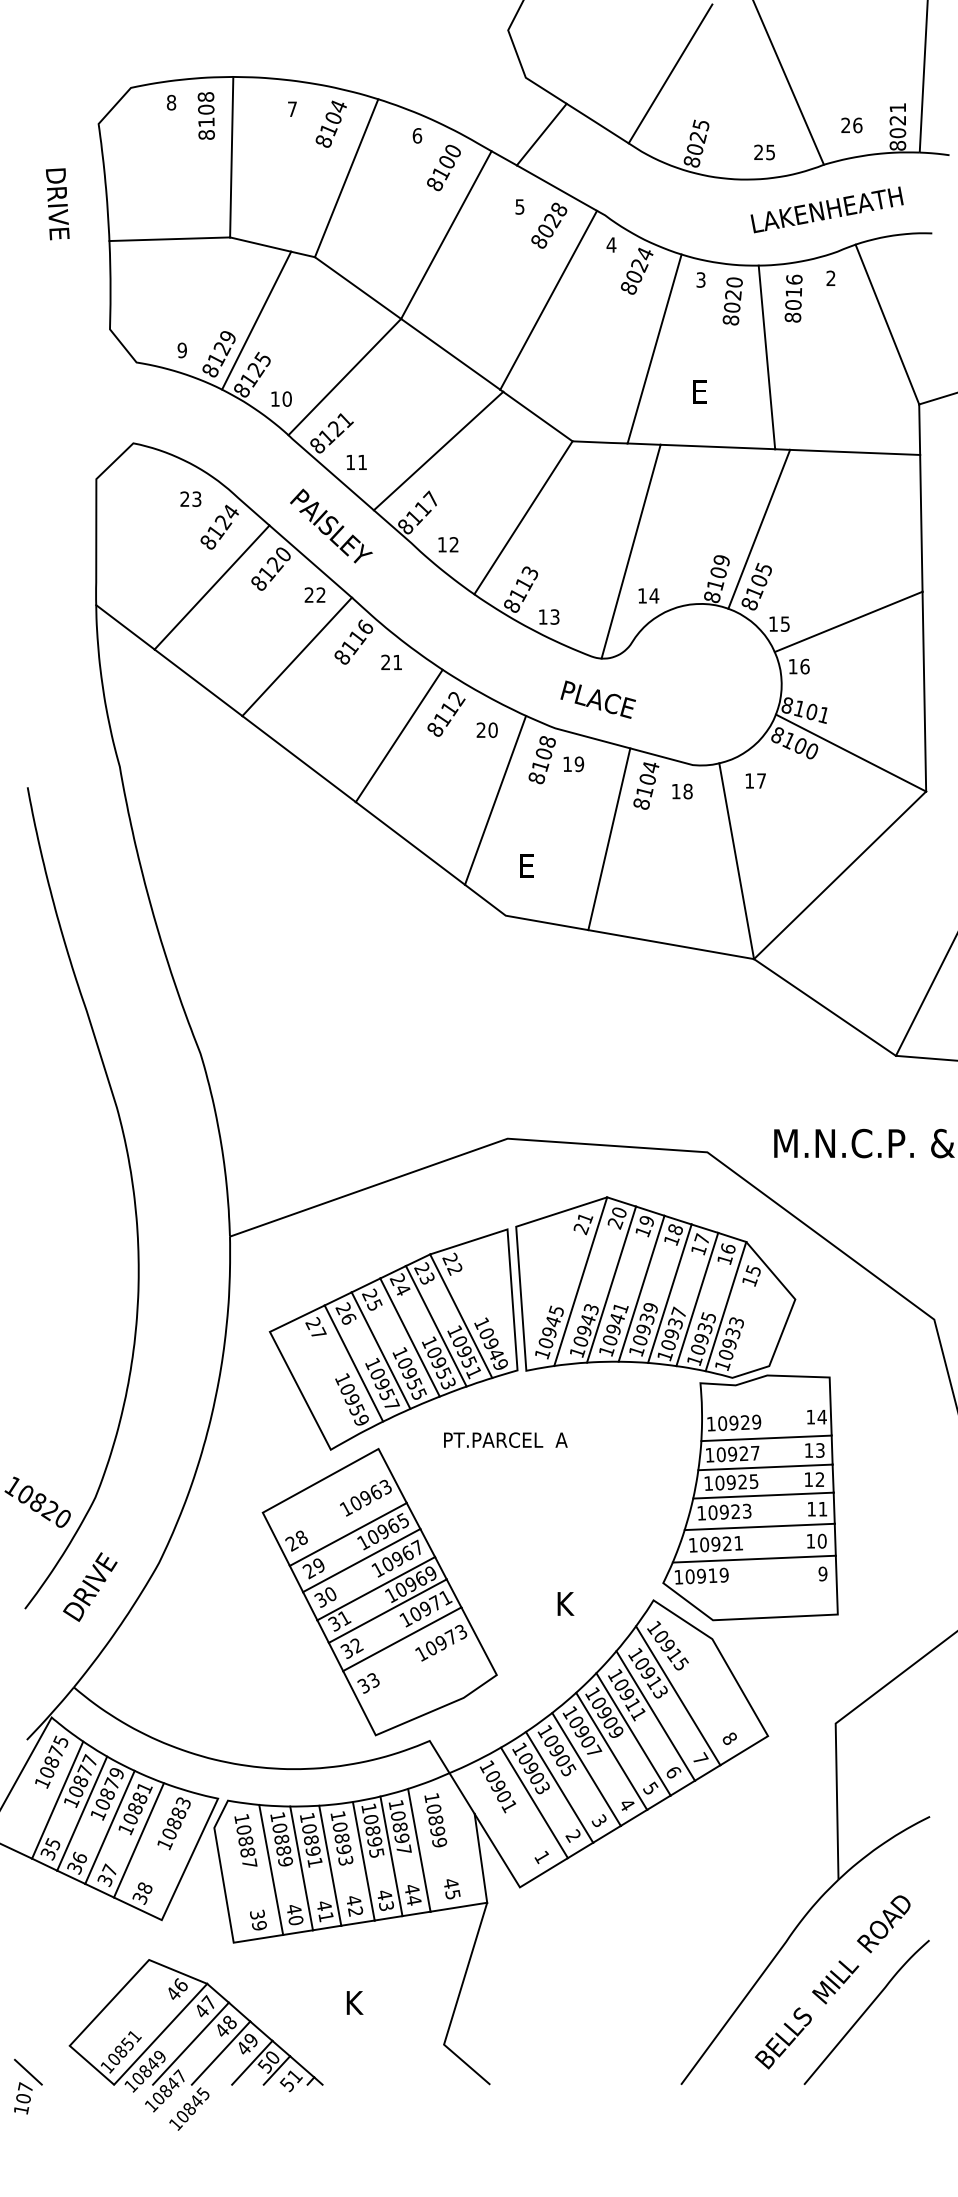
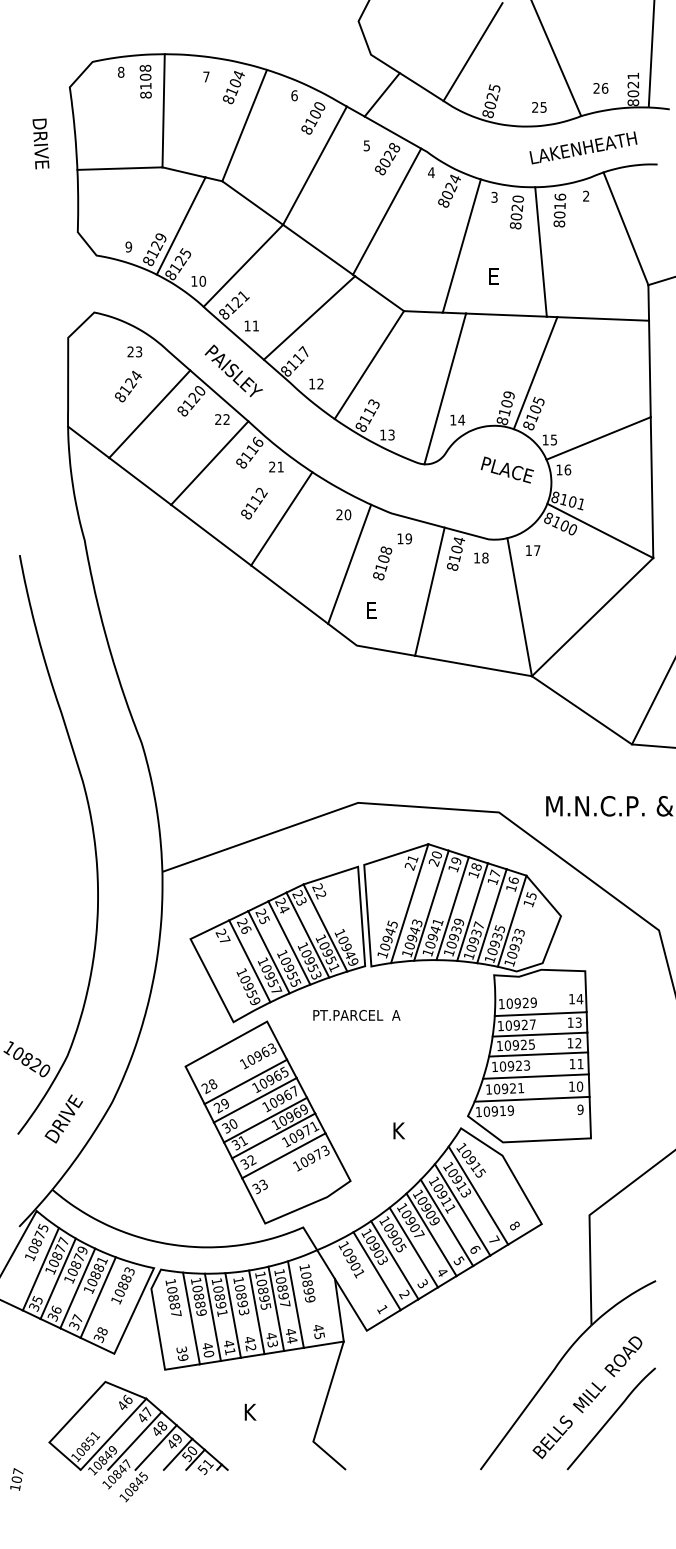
text: (219, 526) -> (128, 385), moved
text: (597, 699) -> (506, 469), moved
text: (446, 714) -> (254, 503), moved
text: (541, 760) -> (382, 563), moved
line: (27, 2071) -> (19, 1460), removed

